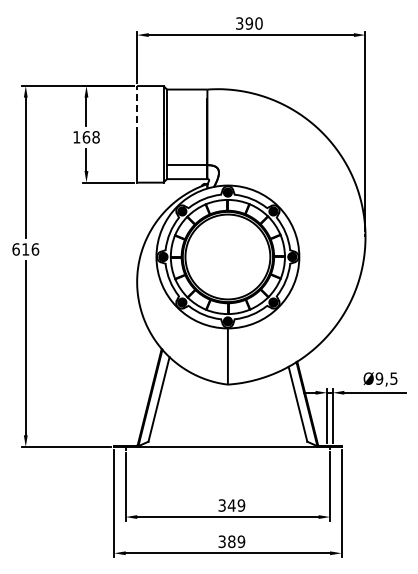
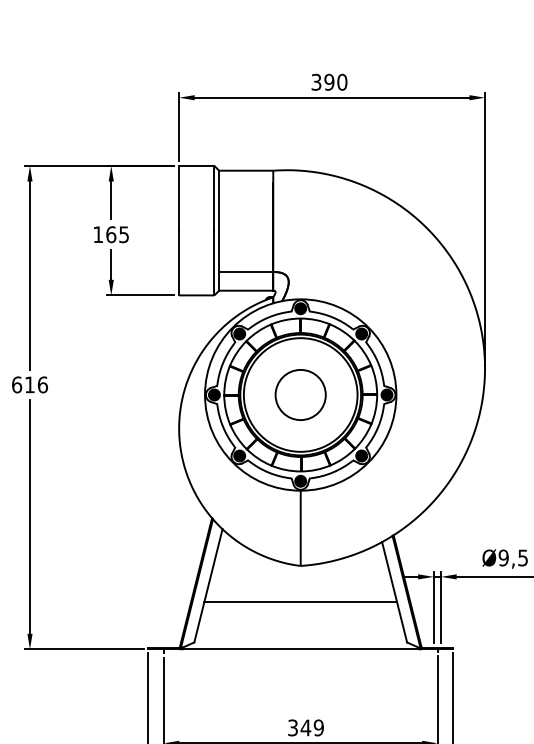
line: (137, 109) -> (179, 197), dashed -> solid
text: (95, 137) -> (123, 234), 168 -> 165
circle: (227, 256) -> (300, 394), added
line: (227, 411) -> (300, 601), added

